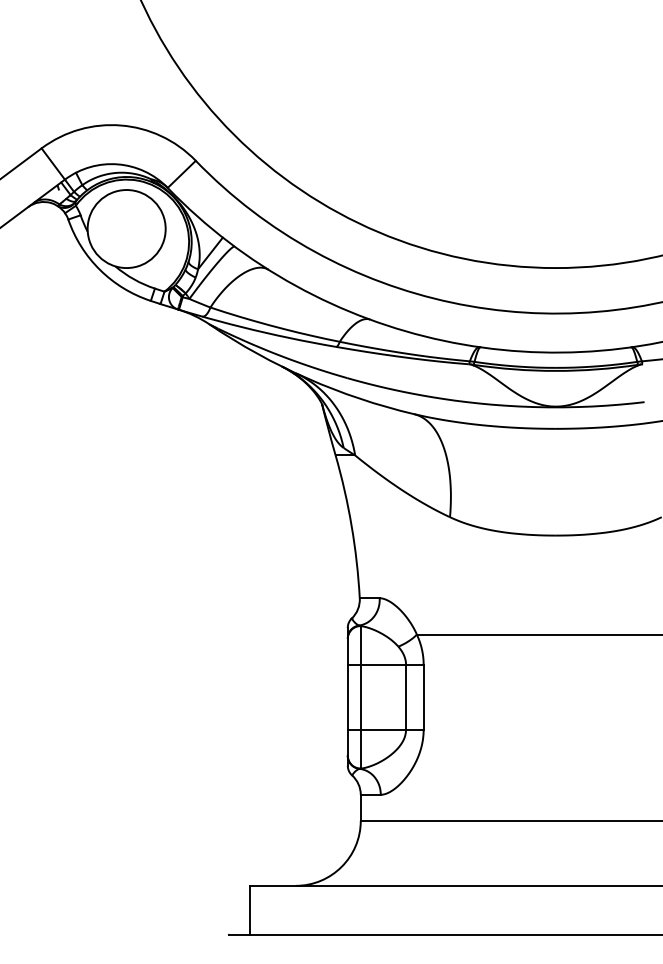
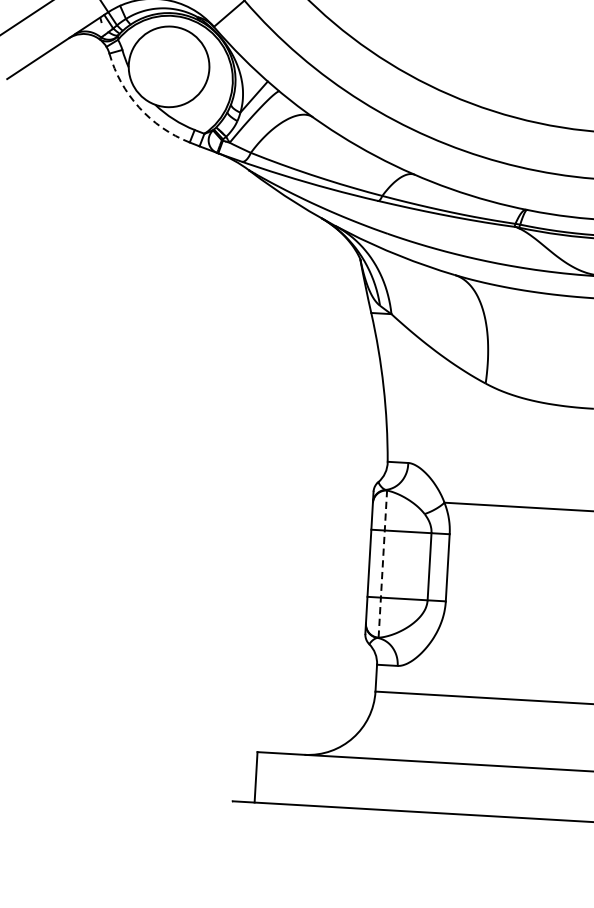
arc: (100, 269) -> (139, 107), solid -> dashed
line: (360, 696) -> (382, 563), solid -> dashed

